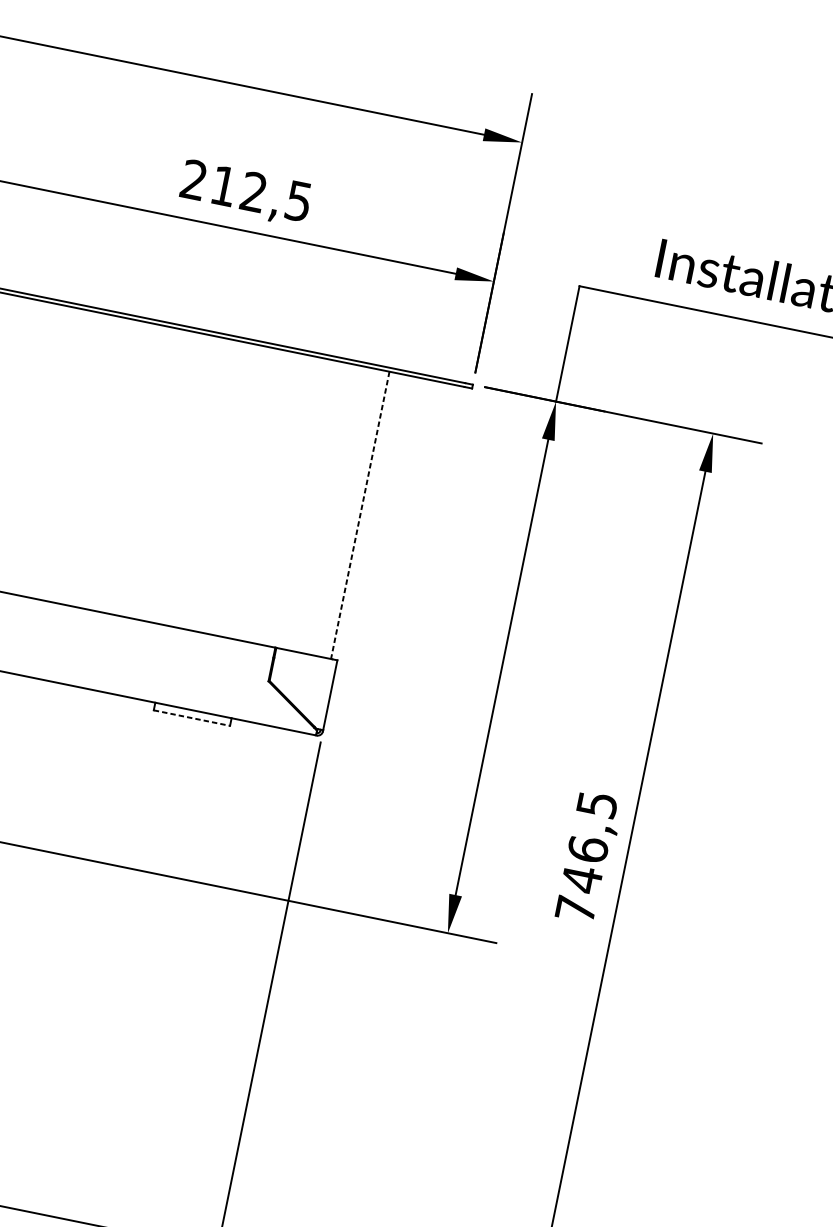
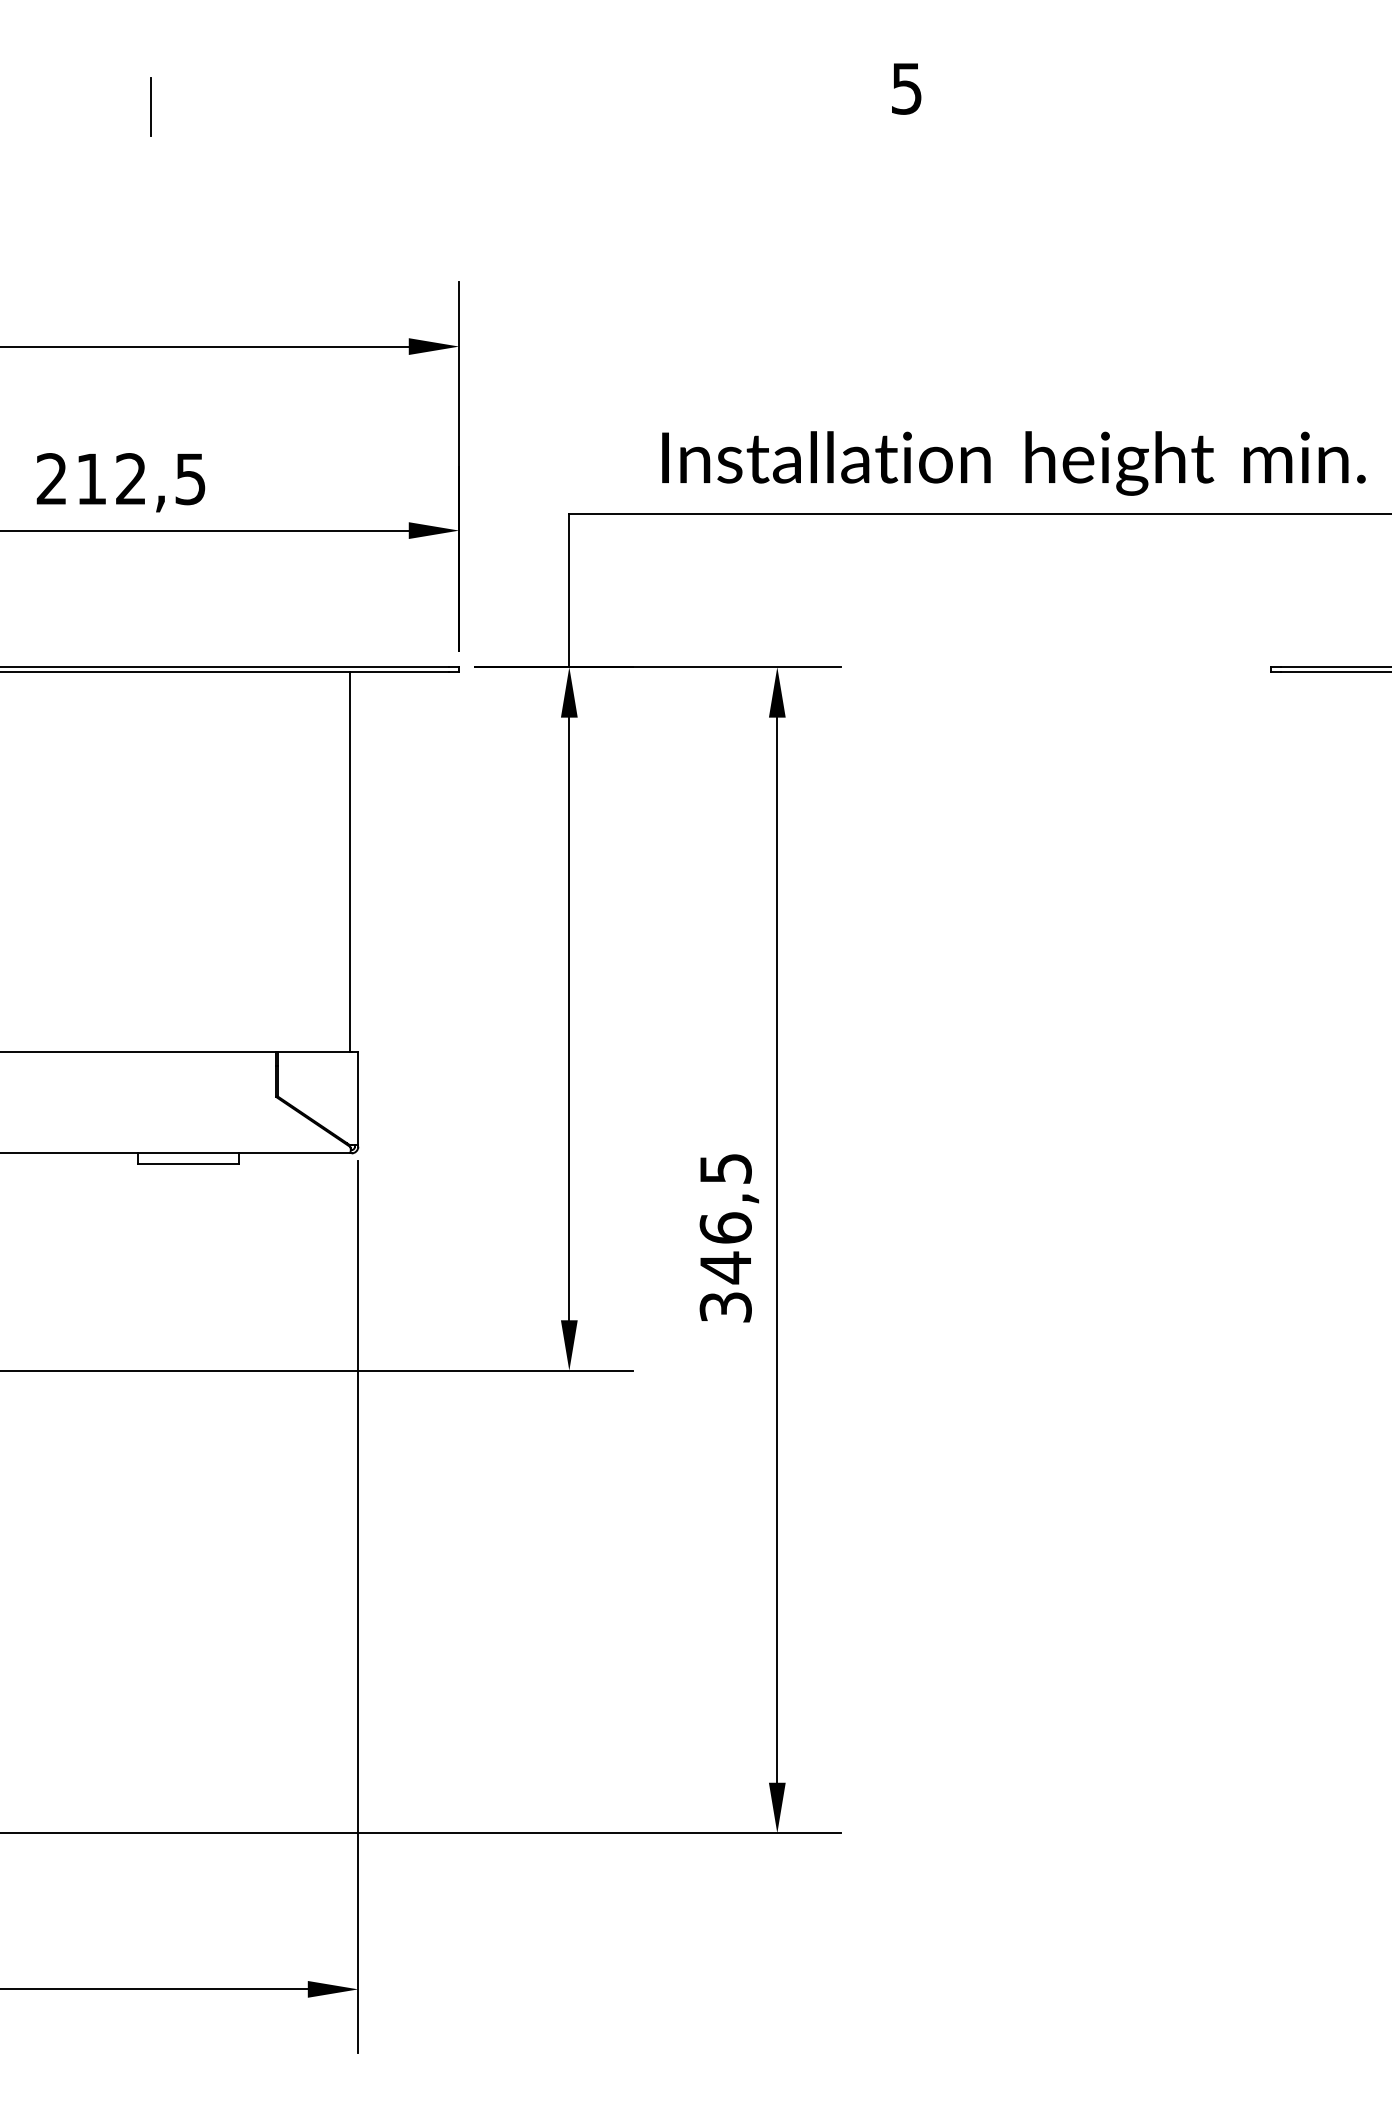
line: (359, 515) -> (349, 862), dashed -> solid
line: (192, 718) -> (188, 1163), dashed -> solid
text: (575, 909) -> (725, 1307), 746,5 -> 346,5

